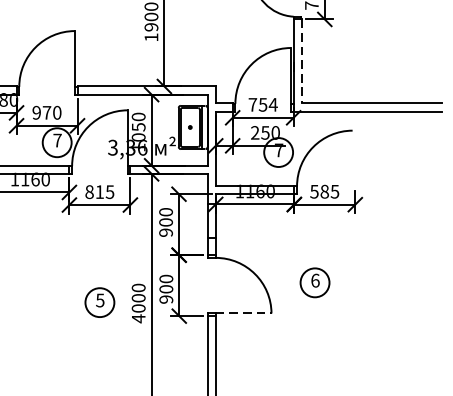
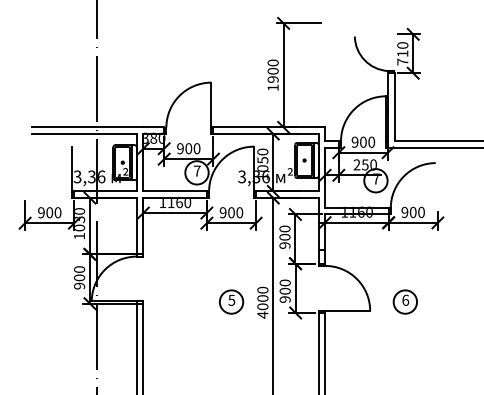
line: (301, 61) -> (394, 107), dashed -> solid
text: (263, 103) -> (363, 141), 754 -> 900
text: (46, 112) -> (188, 148), 970 -> 900
text: (323, 190) -> (412, 211), 585 -> 900
text: (99, 191) -> (231, 212), 815 -> 900
part: (313, 282) -> (404, 301), moved
line: (243, 313) -> (347, 310), dashed -> solid

